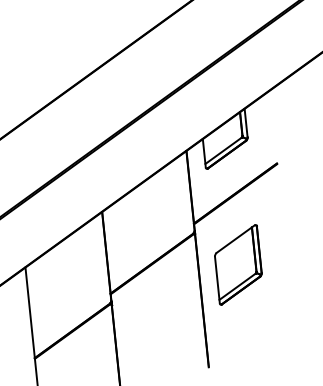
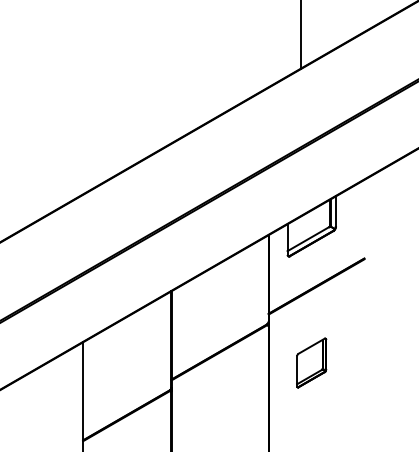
part: (238, 264) -> (311, 362), size x0.6

